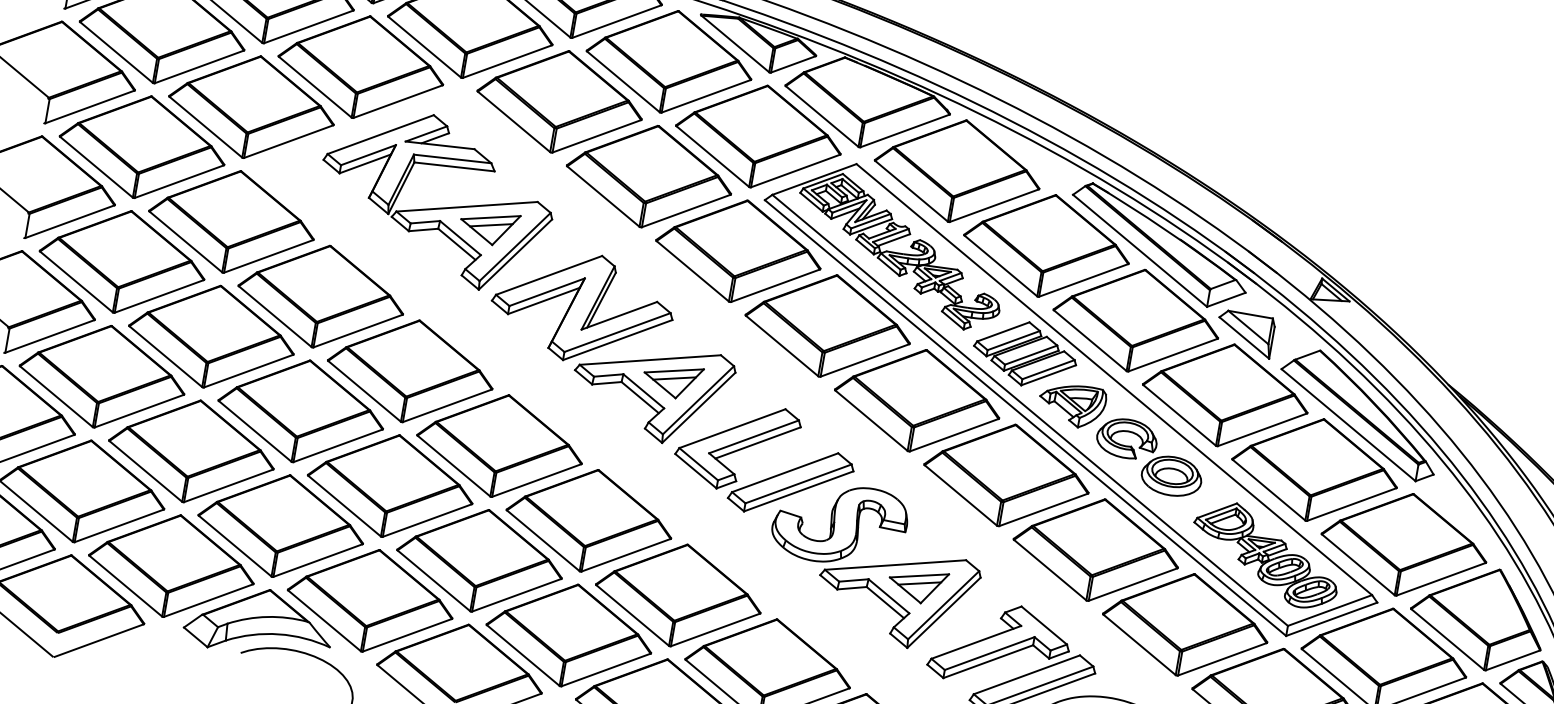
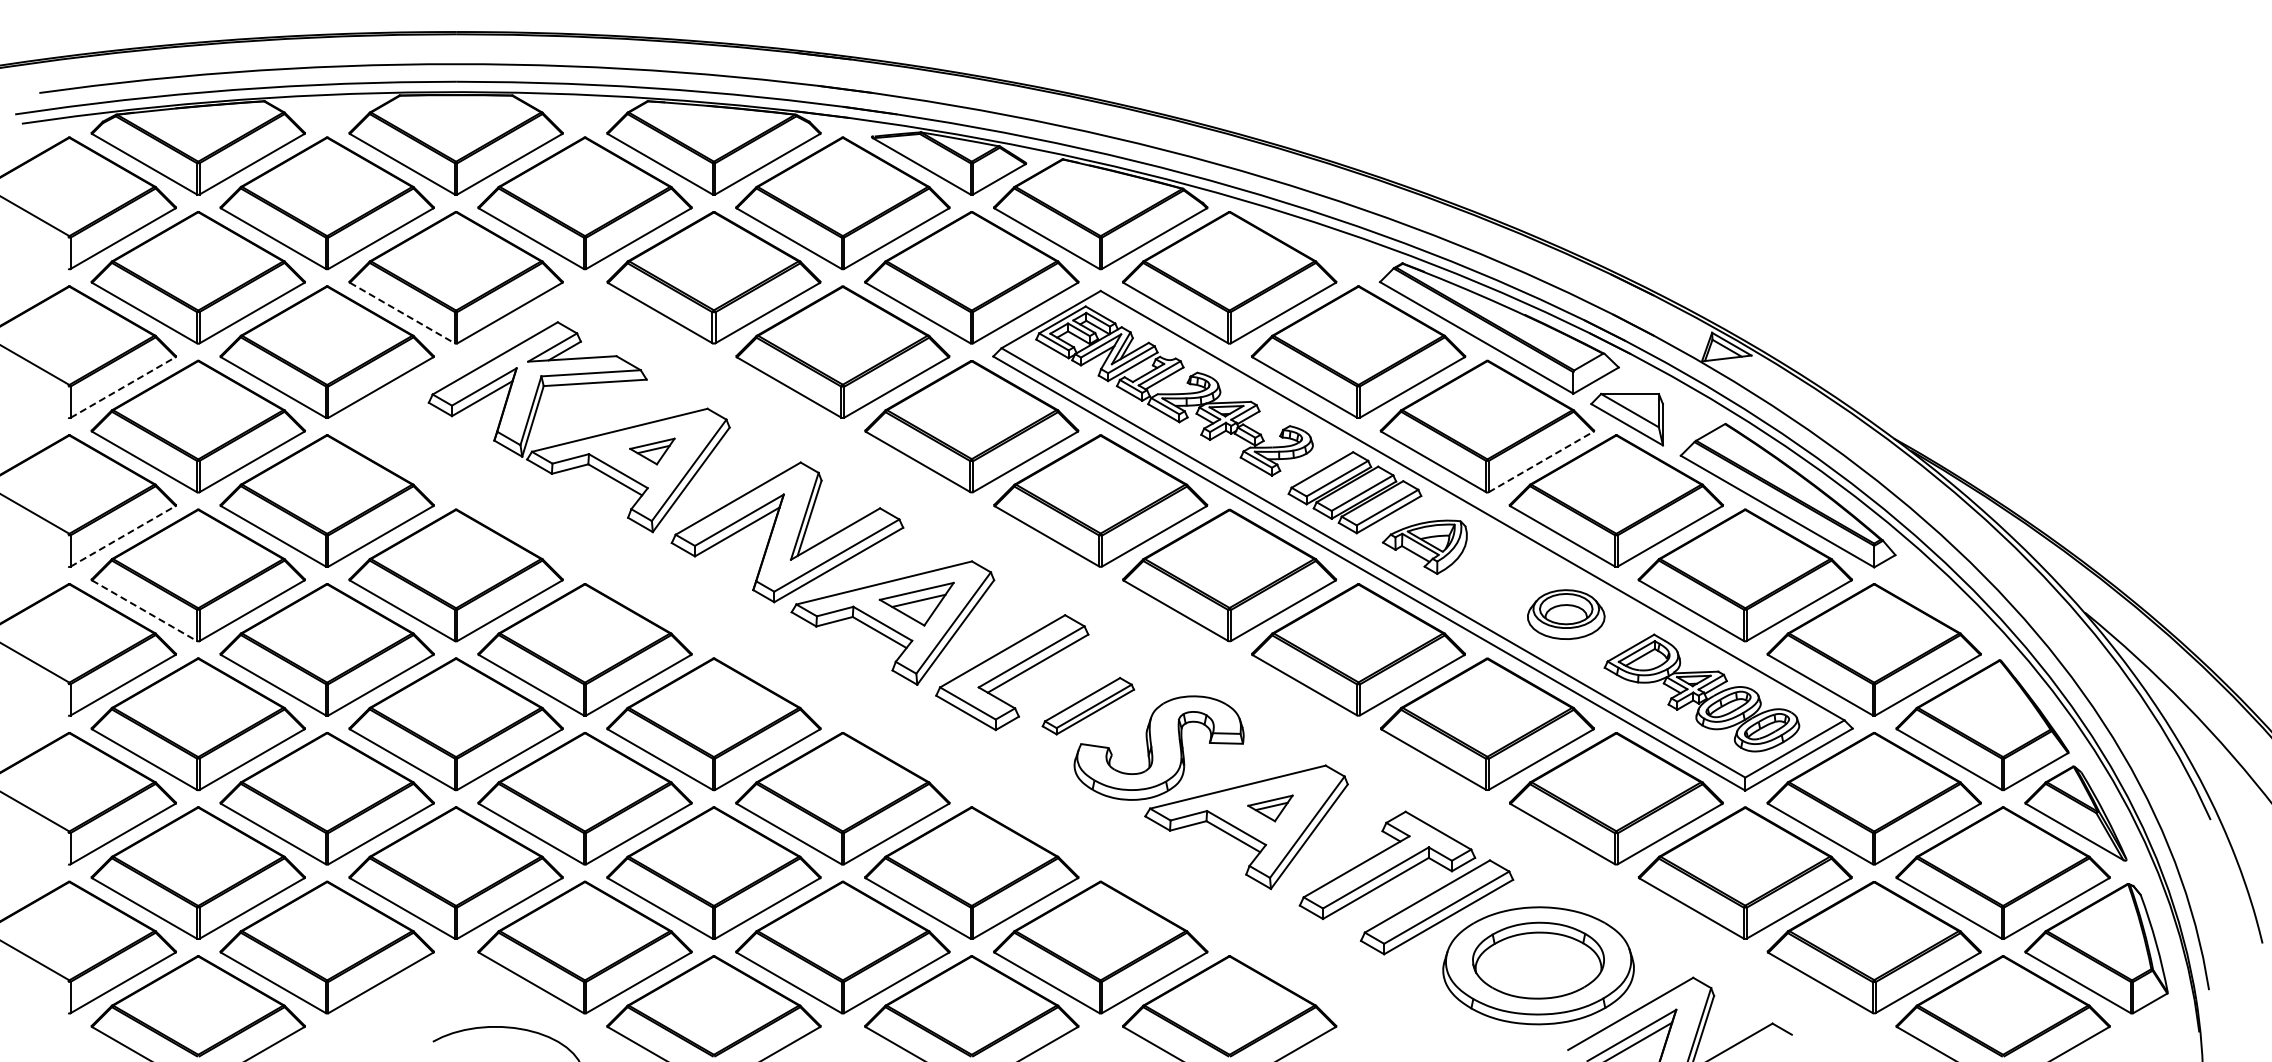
line: (315, 87) -> (402, 313), solid -> dashed
line: (90, 107) -> (123, 387), solid -> dashed
line: (70, 221) -> (123, 536), solid -> dashed
part: (489, 227) -> (652, 451), size x0.6
line: (76, 281) -> (144, 610), solid -> dashed
line: (1173, 354) -> (1541, 461), solid -> dashed
part: (1124, 432) -> (1497, 569), removed
part: (791, 482) -> (1088, 706), size x0.6
part: (917, 585) -> (1270, 808), size x0.6
part: (259, 621) -> (449, 998), removed

